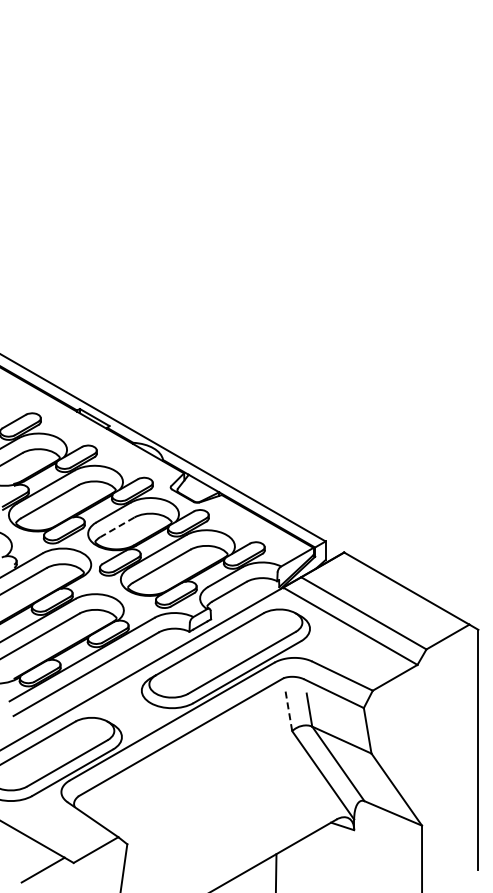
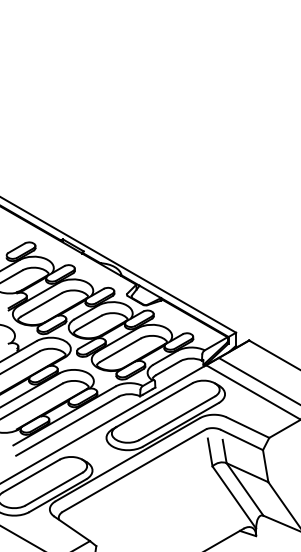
line: (117, 527) -> (89, 322), dashed -> solid
line: (289, 711) -> (210, 452), dashed -> solid

